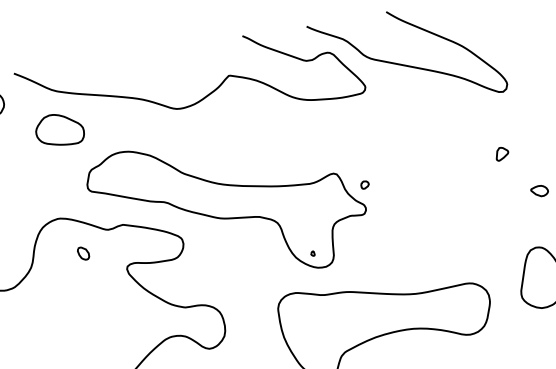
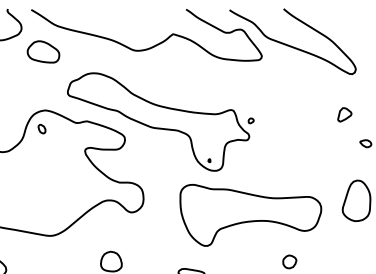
part: (59, 129) -> (43, 51), moved
part: (502, 154) -> (345, 115), size x1.6
part: (82, 252) -> (41, 128), moved

